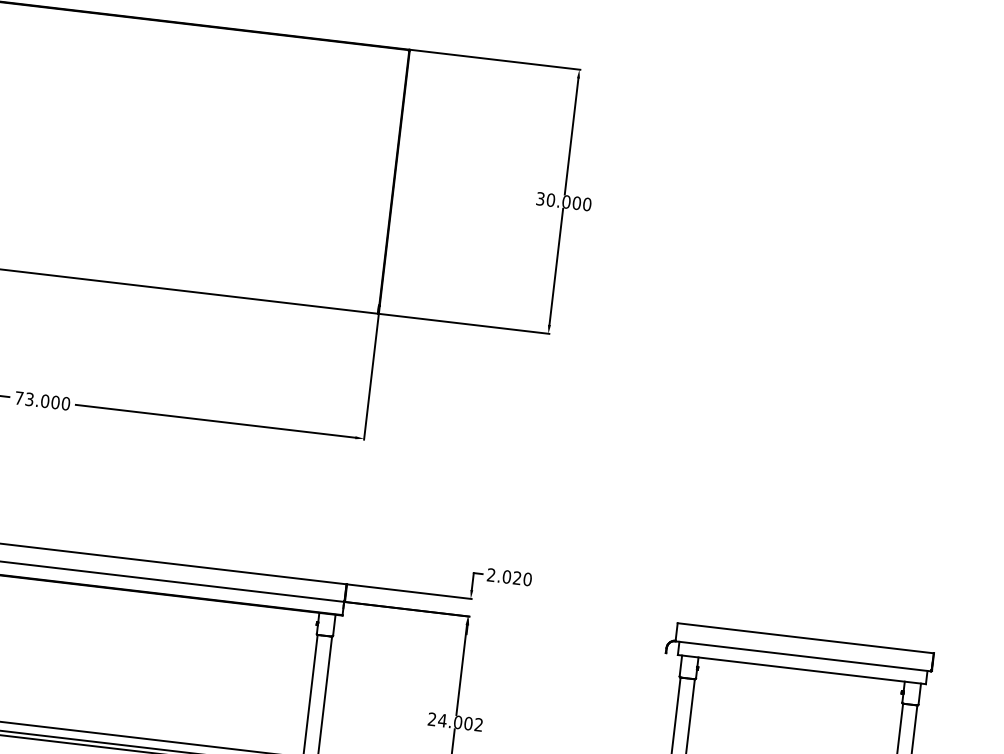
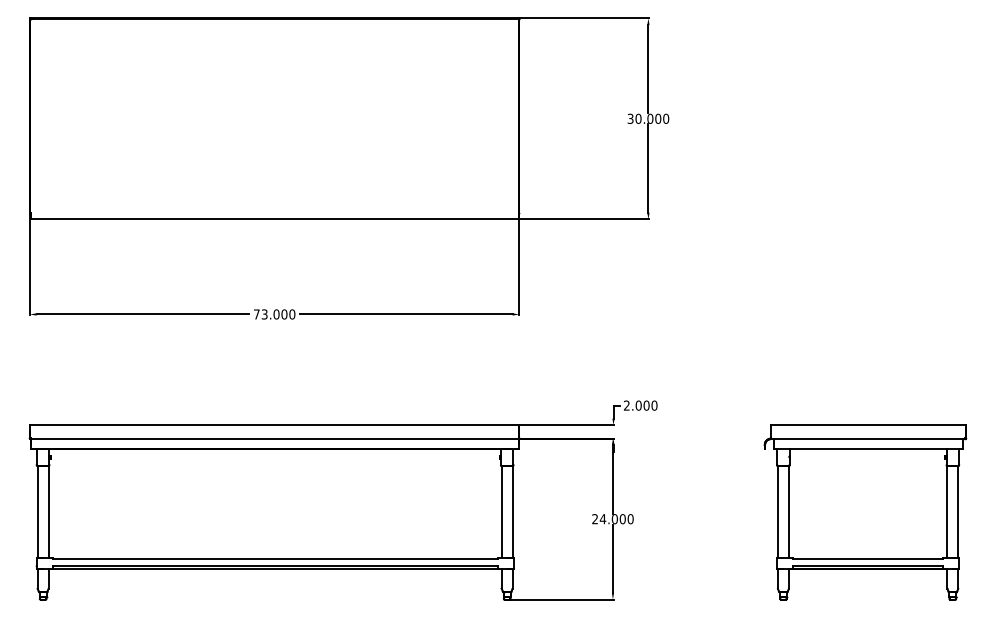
text: (517, 577) -> (646, 405), 2.020 -> 2.000
text: (478, 725) -> (630, 519), 24.002 -> 24.000

